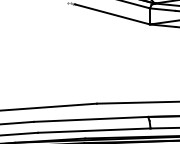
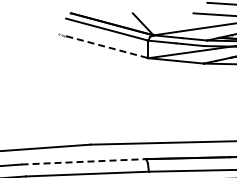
line: (111, 14) -> (106, 47), solid -> dashed
line: (91, 119) -> (84, 161), solid -> dashed

